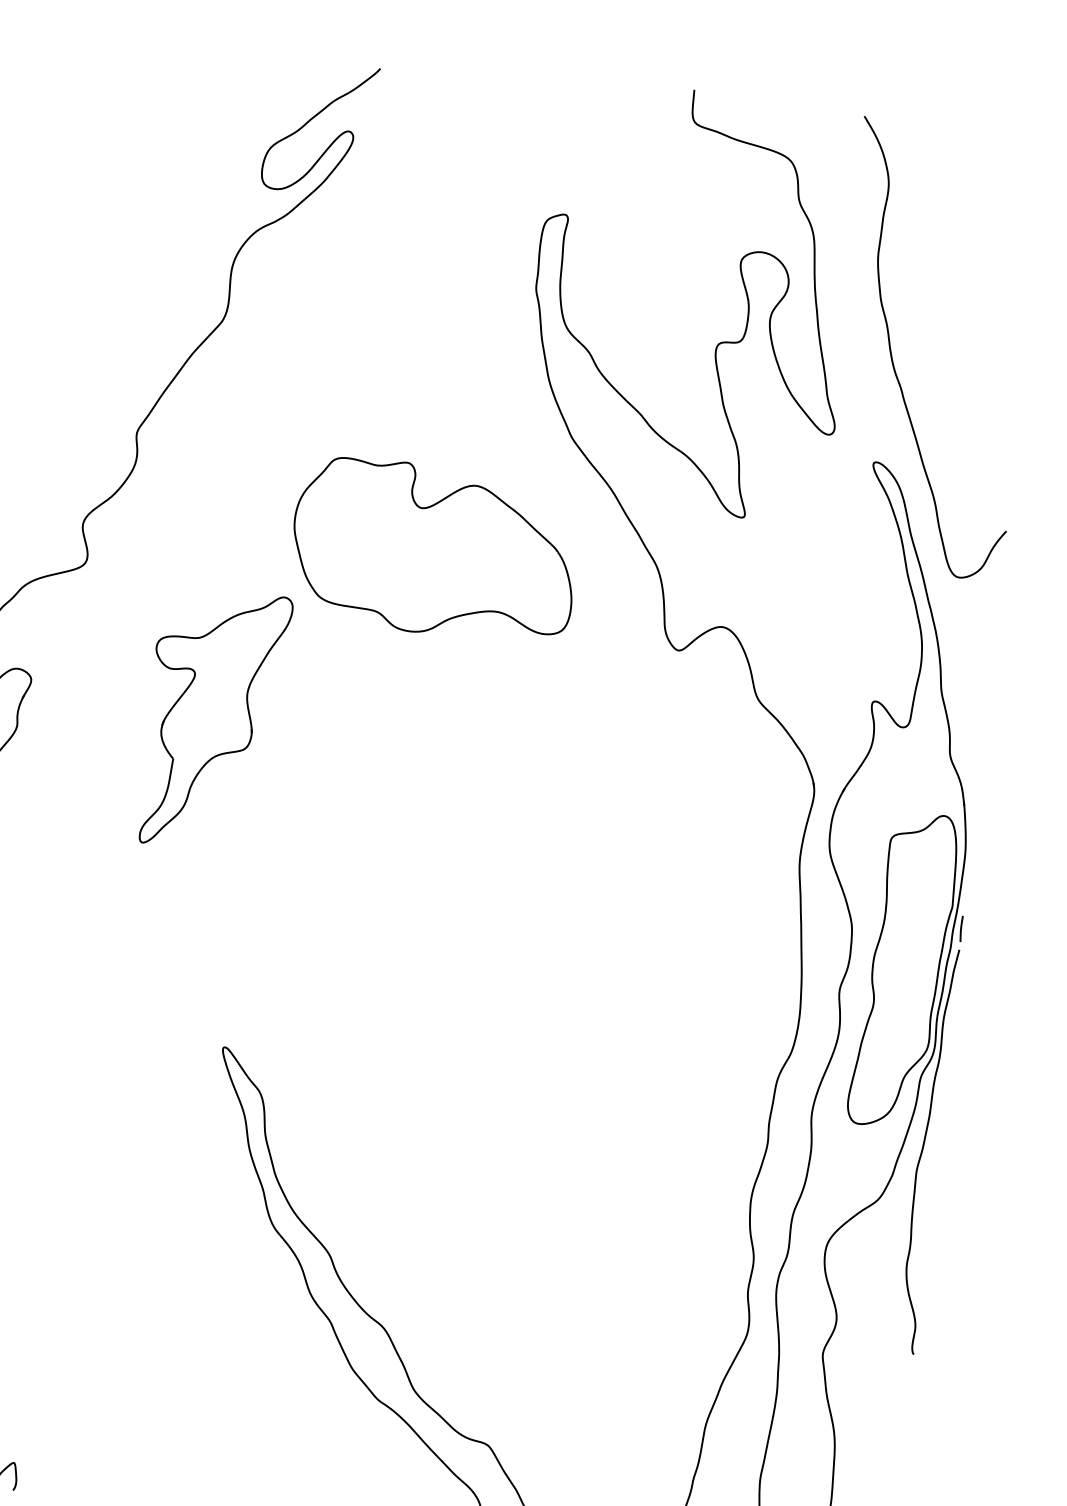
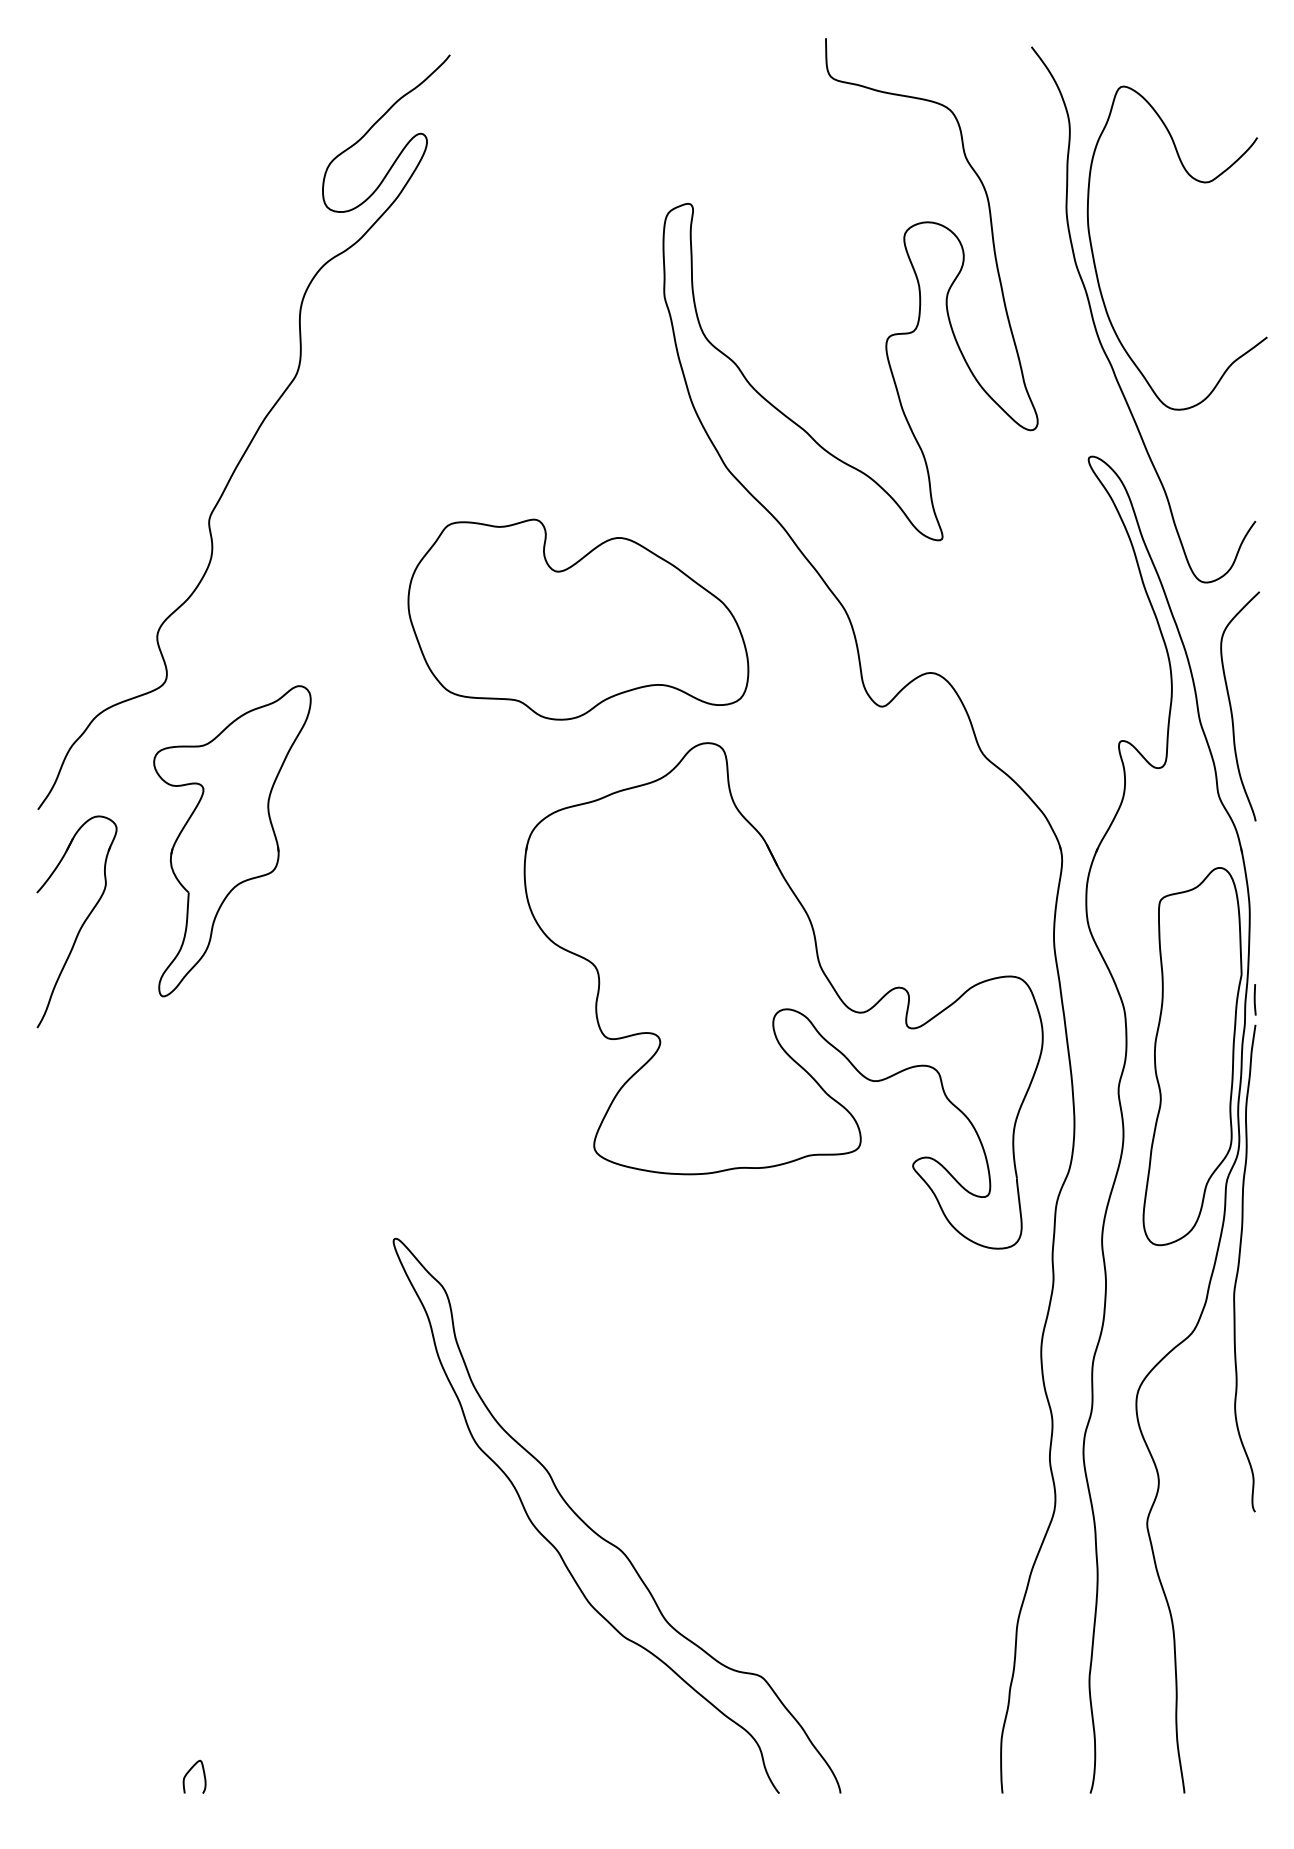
curve: (991, 244) -> (1199, 182), added
curve: (969, 686) -> (1232, 710), added
part: (214, 720) -> (232, 841), moved
part: (569, 881) -> (783, 995), added

